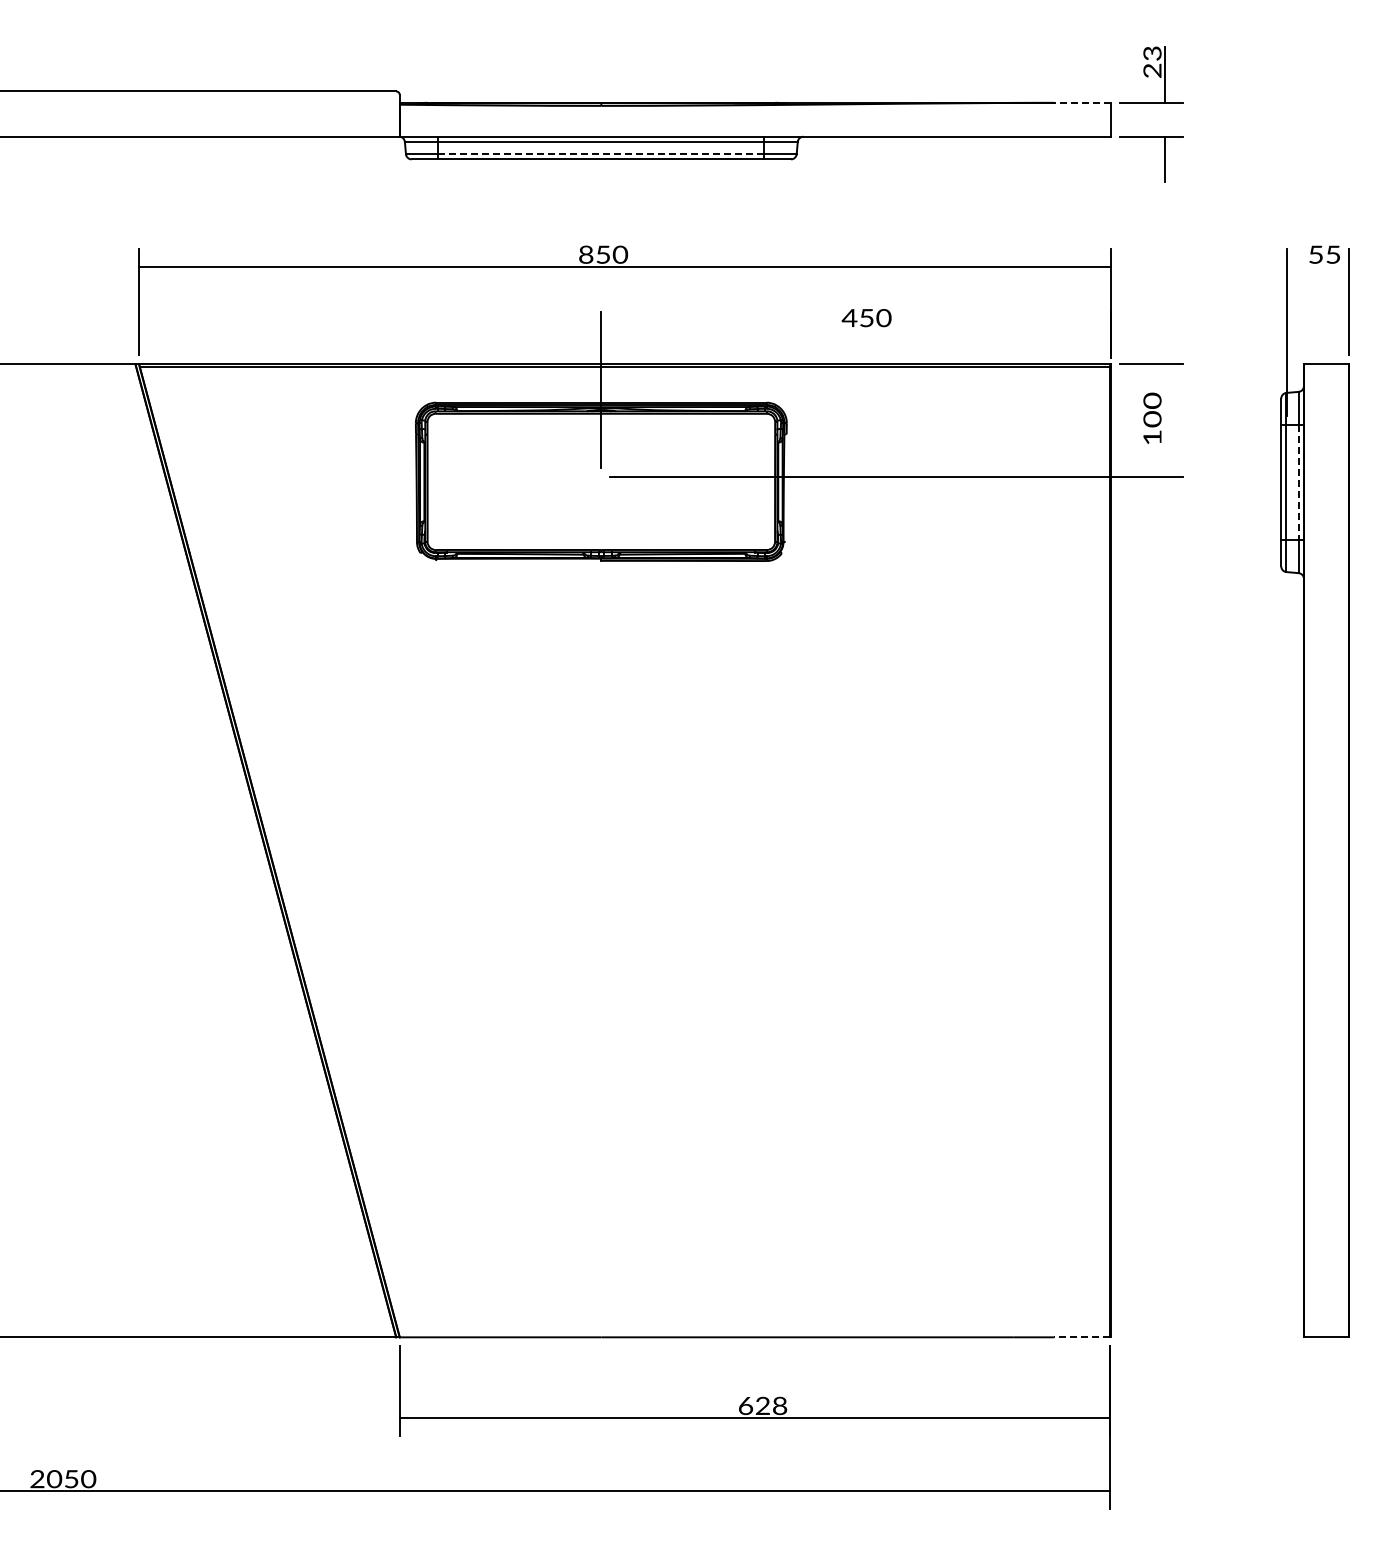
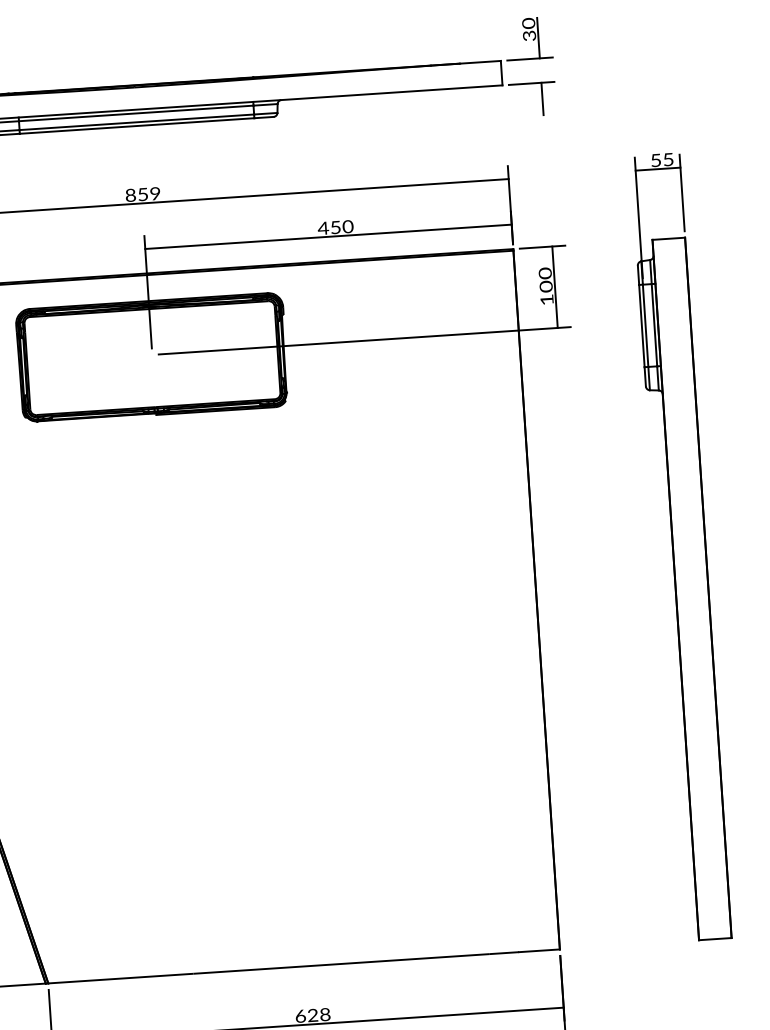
text: (1152, 61) -> (529, 29), 23 -> 30
line: (1081, 102) -> (479, 62), dashed -> solid
line: (601, 154) -> (136, 122), dashed -> solid
text: (620, 254) -> (155, 193), 850 -> 859
line: (1317, 266) -> (657, 168), added
line: (855, 330) -> (328, 237), added
line: (1164, 420) -> (554, 287), added
line: (1298, 483) -> (654, 325), dashed -> solid
line: (1081, 1337) -> (538, 950), dashed -> solid

